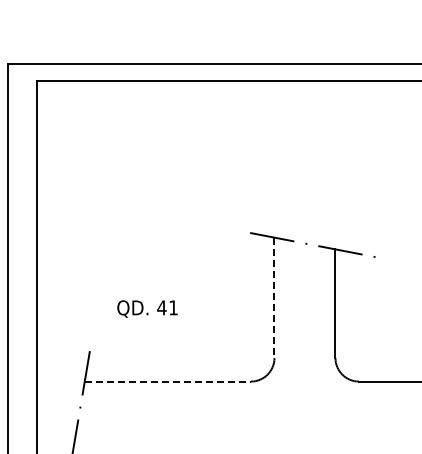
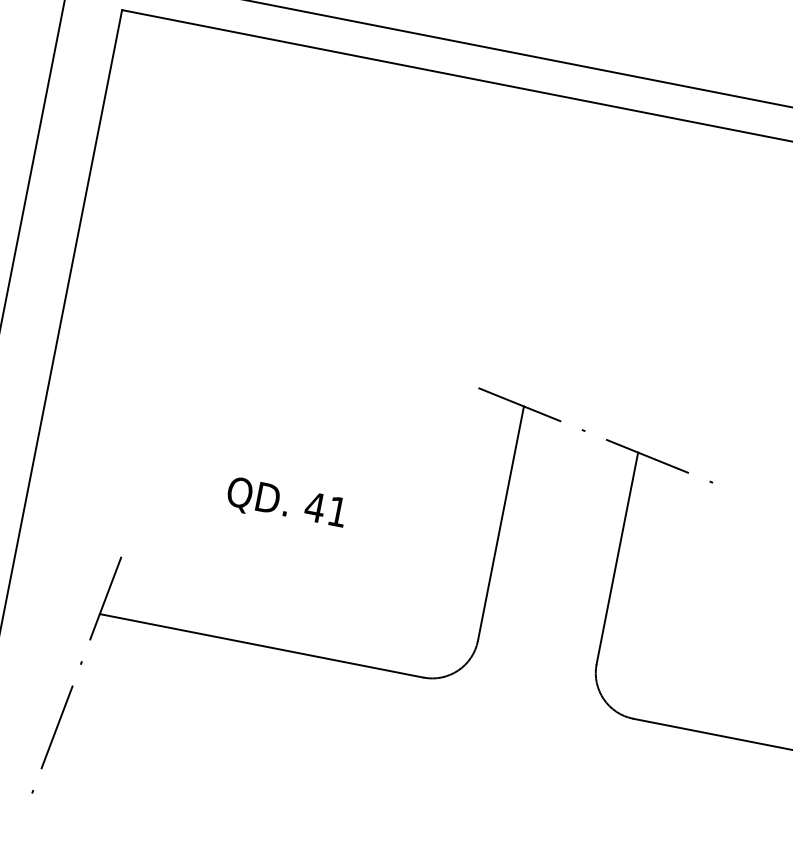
line: (274, 298) -> (500, 524), dashed -> solid
text: (147, 308) -> (286, 503), moved
line: (168, 381) -> (262, 645), dashed -> solid

